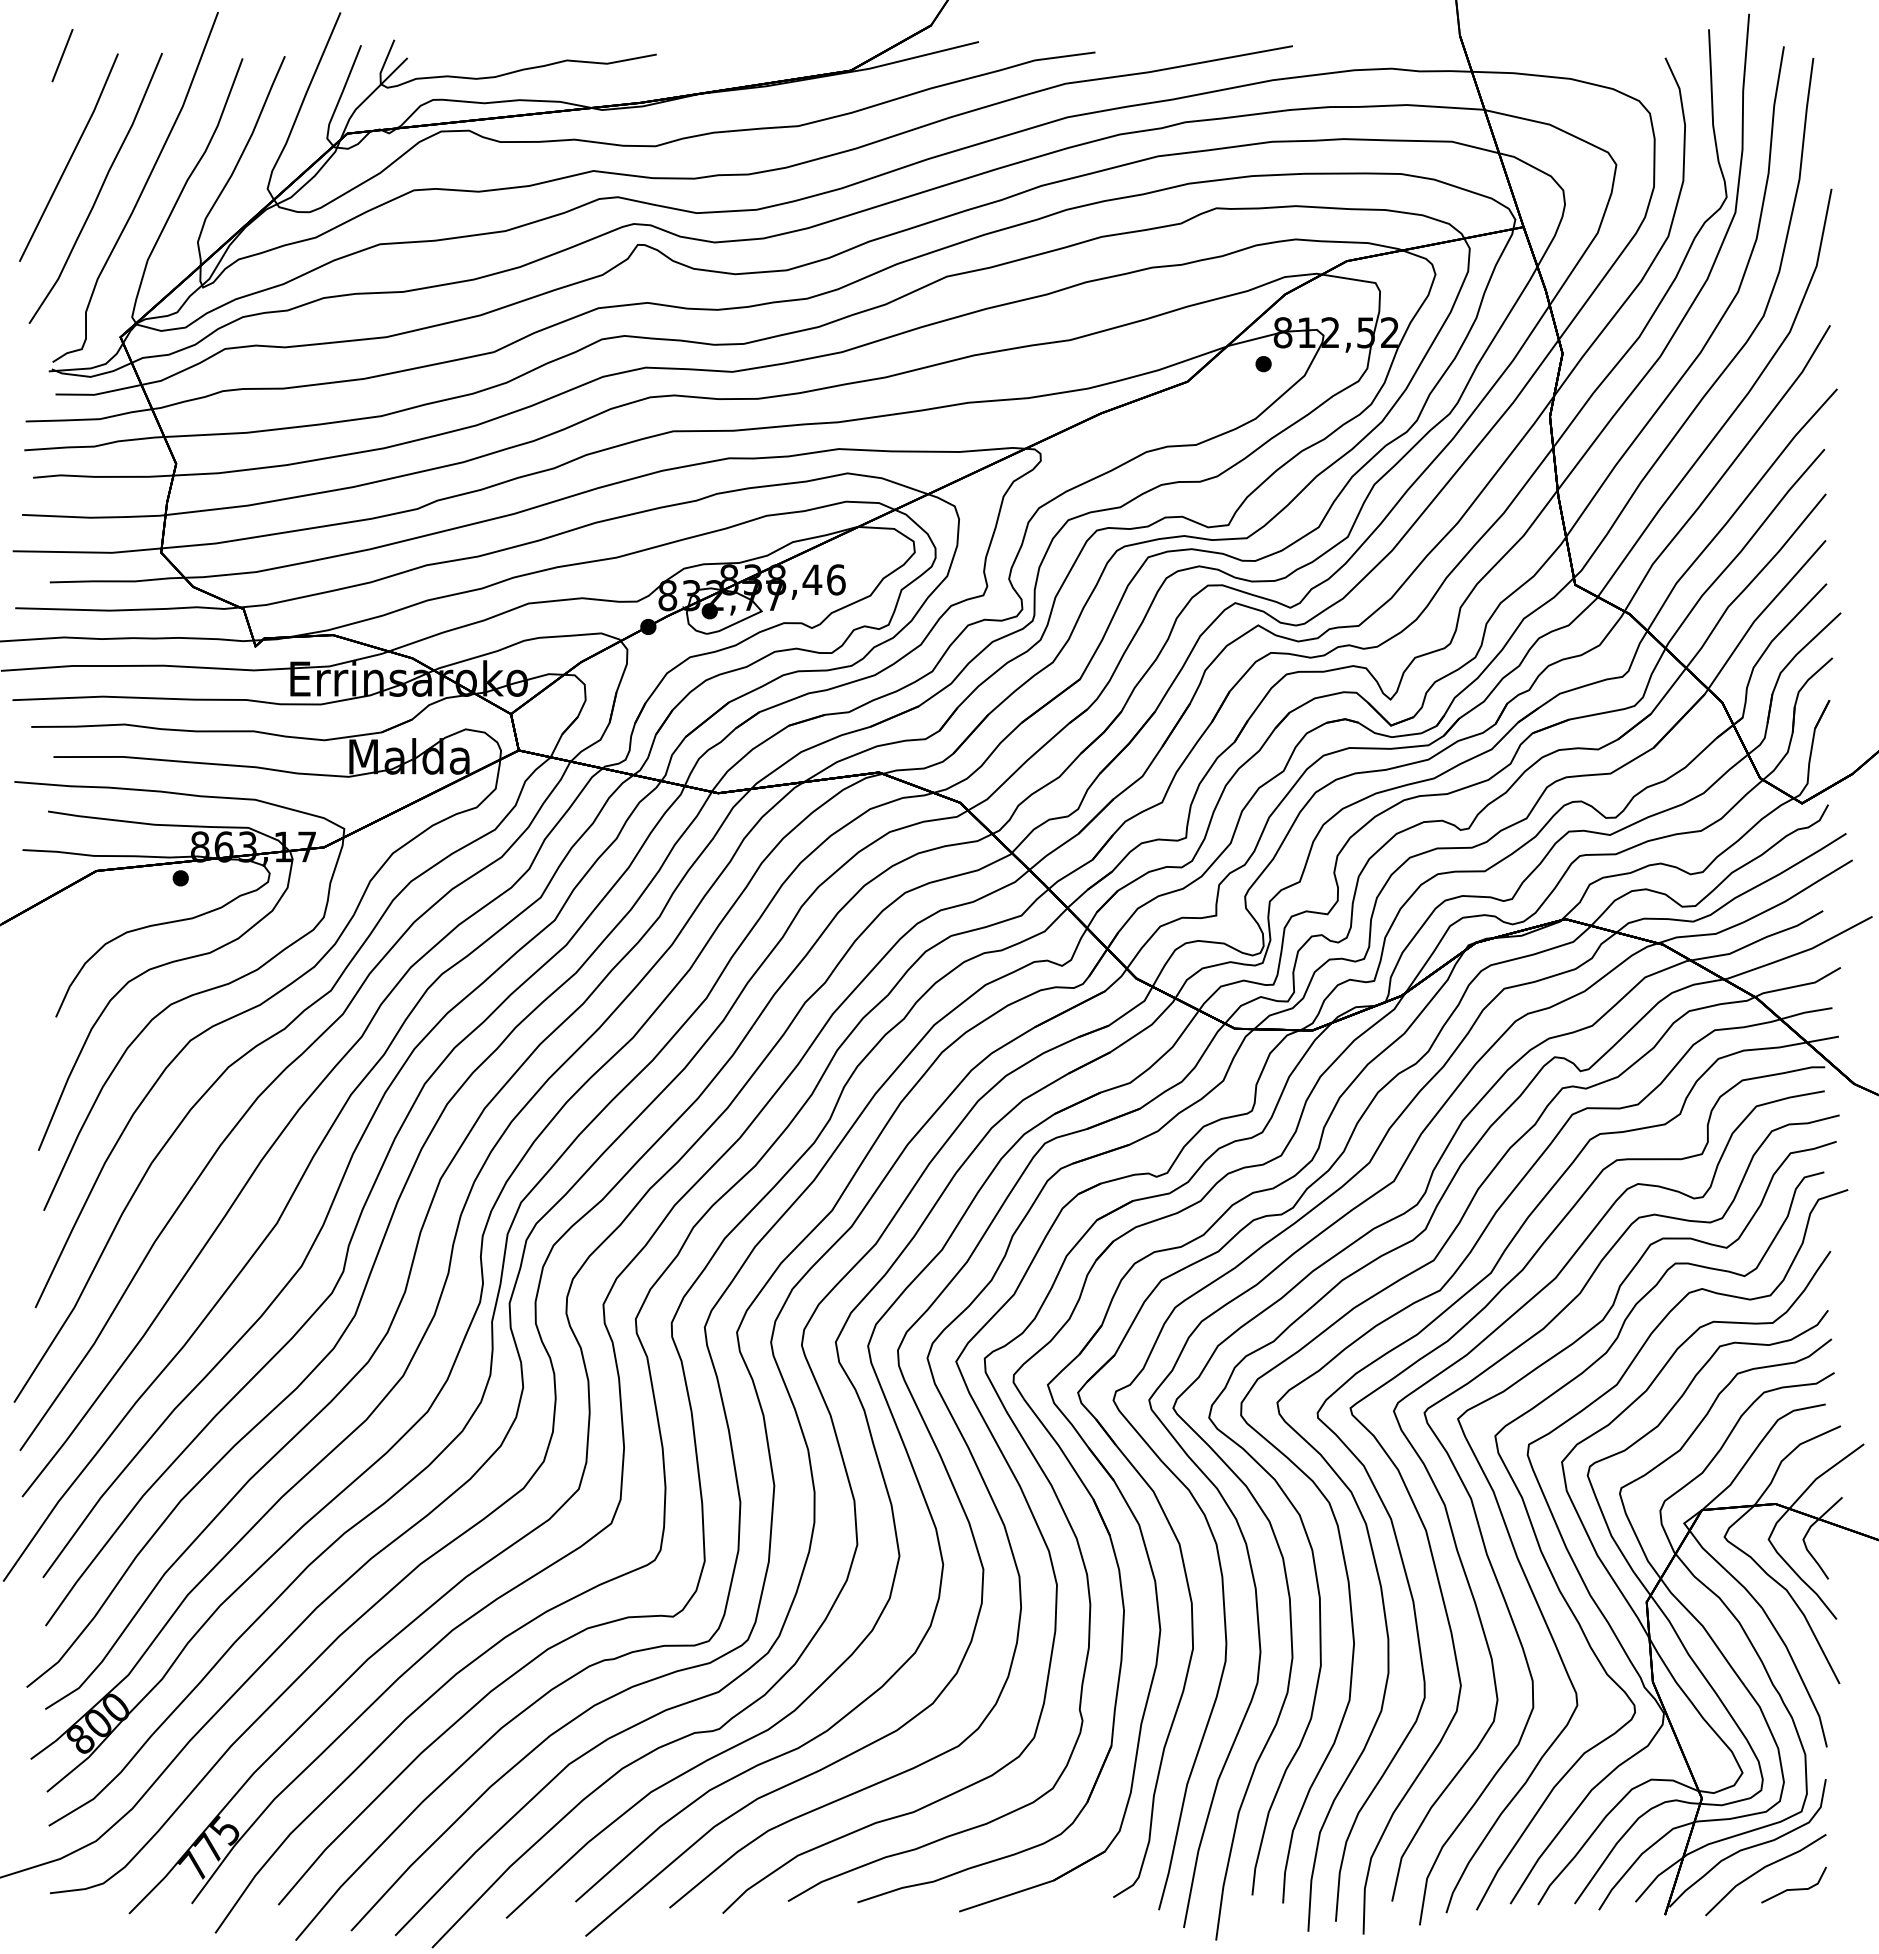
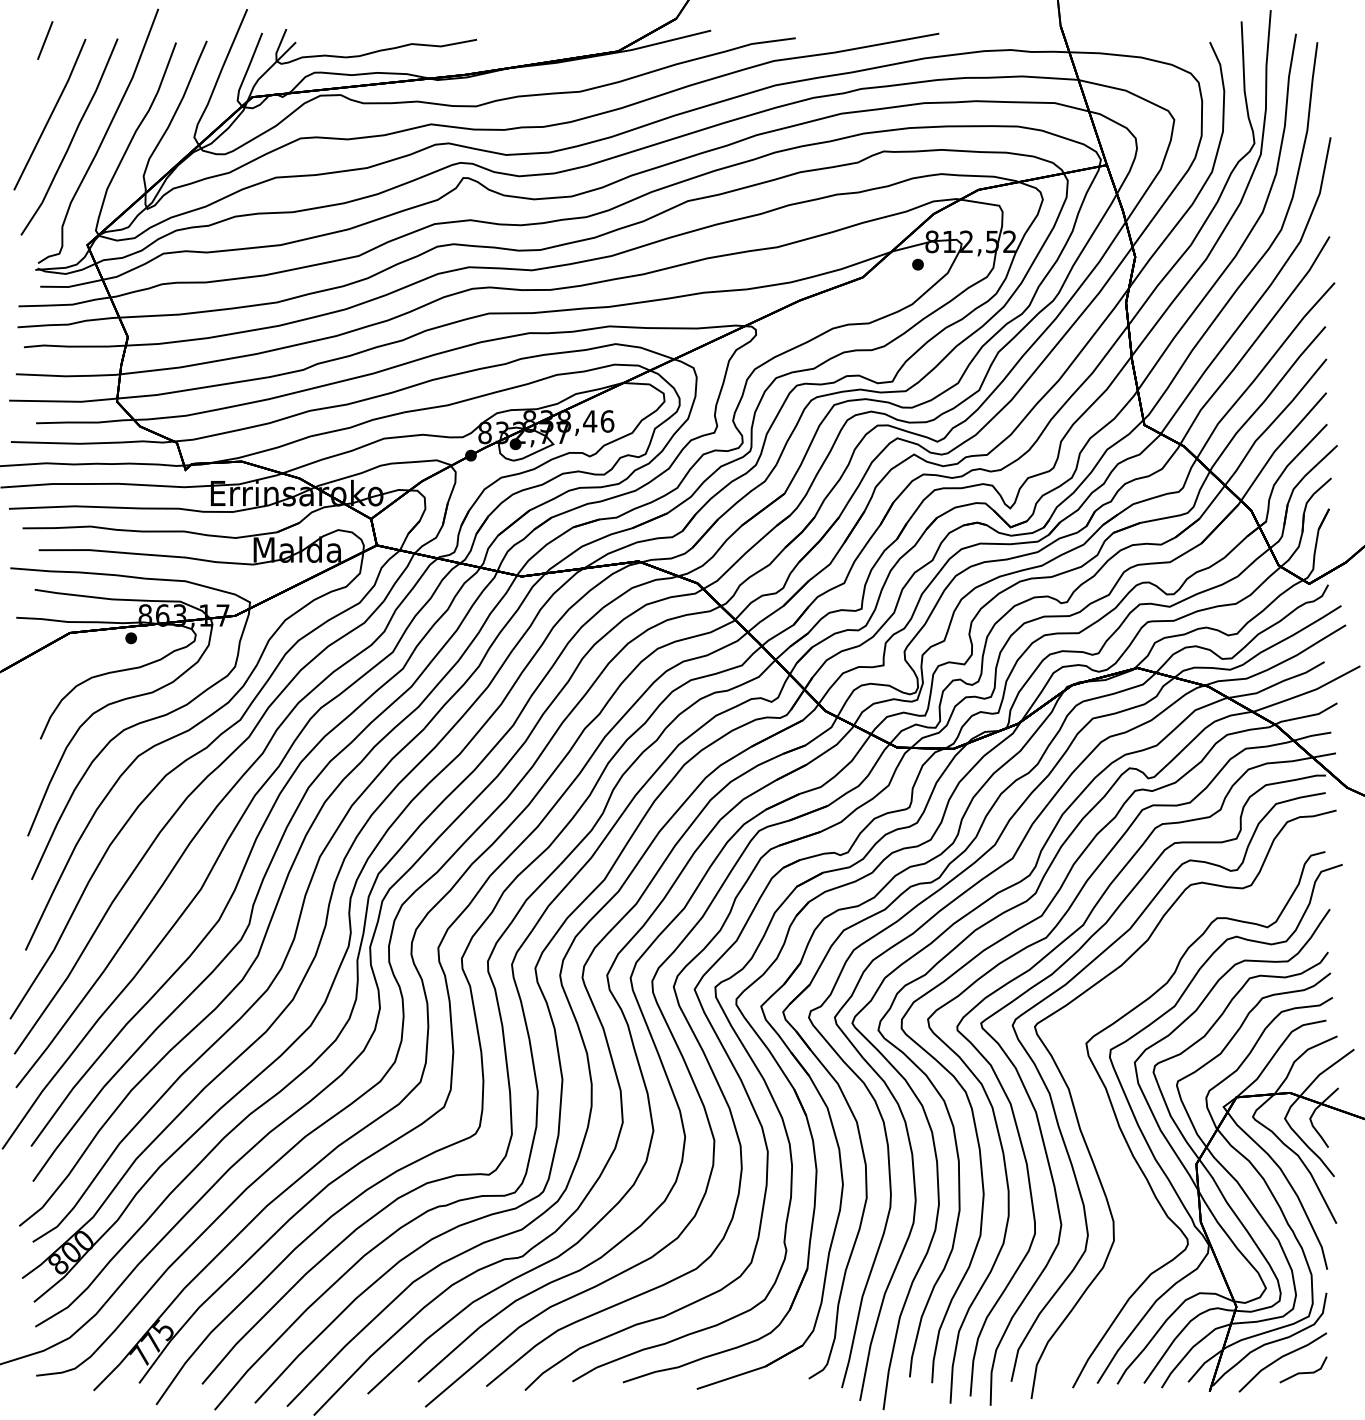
part: (1526, 1575) -> (1109, 1144), removed

